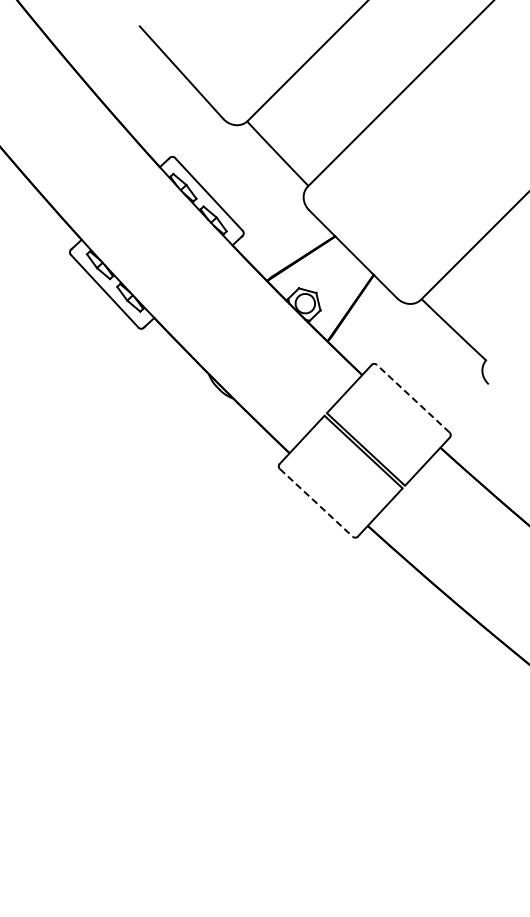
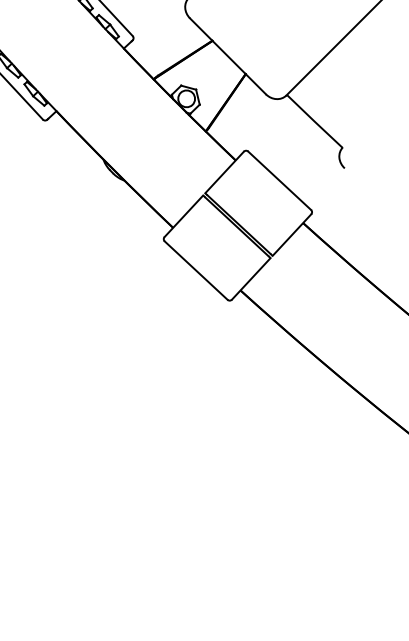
line: (413, 398) -> (279, 180), dashed -> solid
line: (316, 502) -> (196, 270), dashed -> solid

